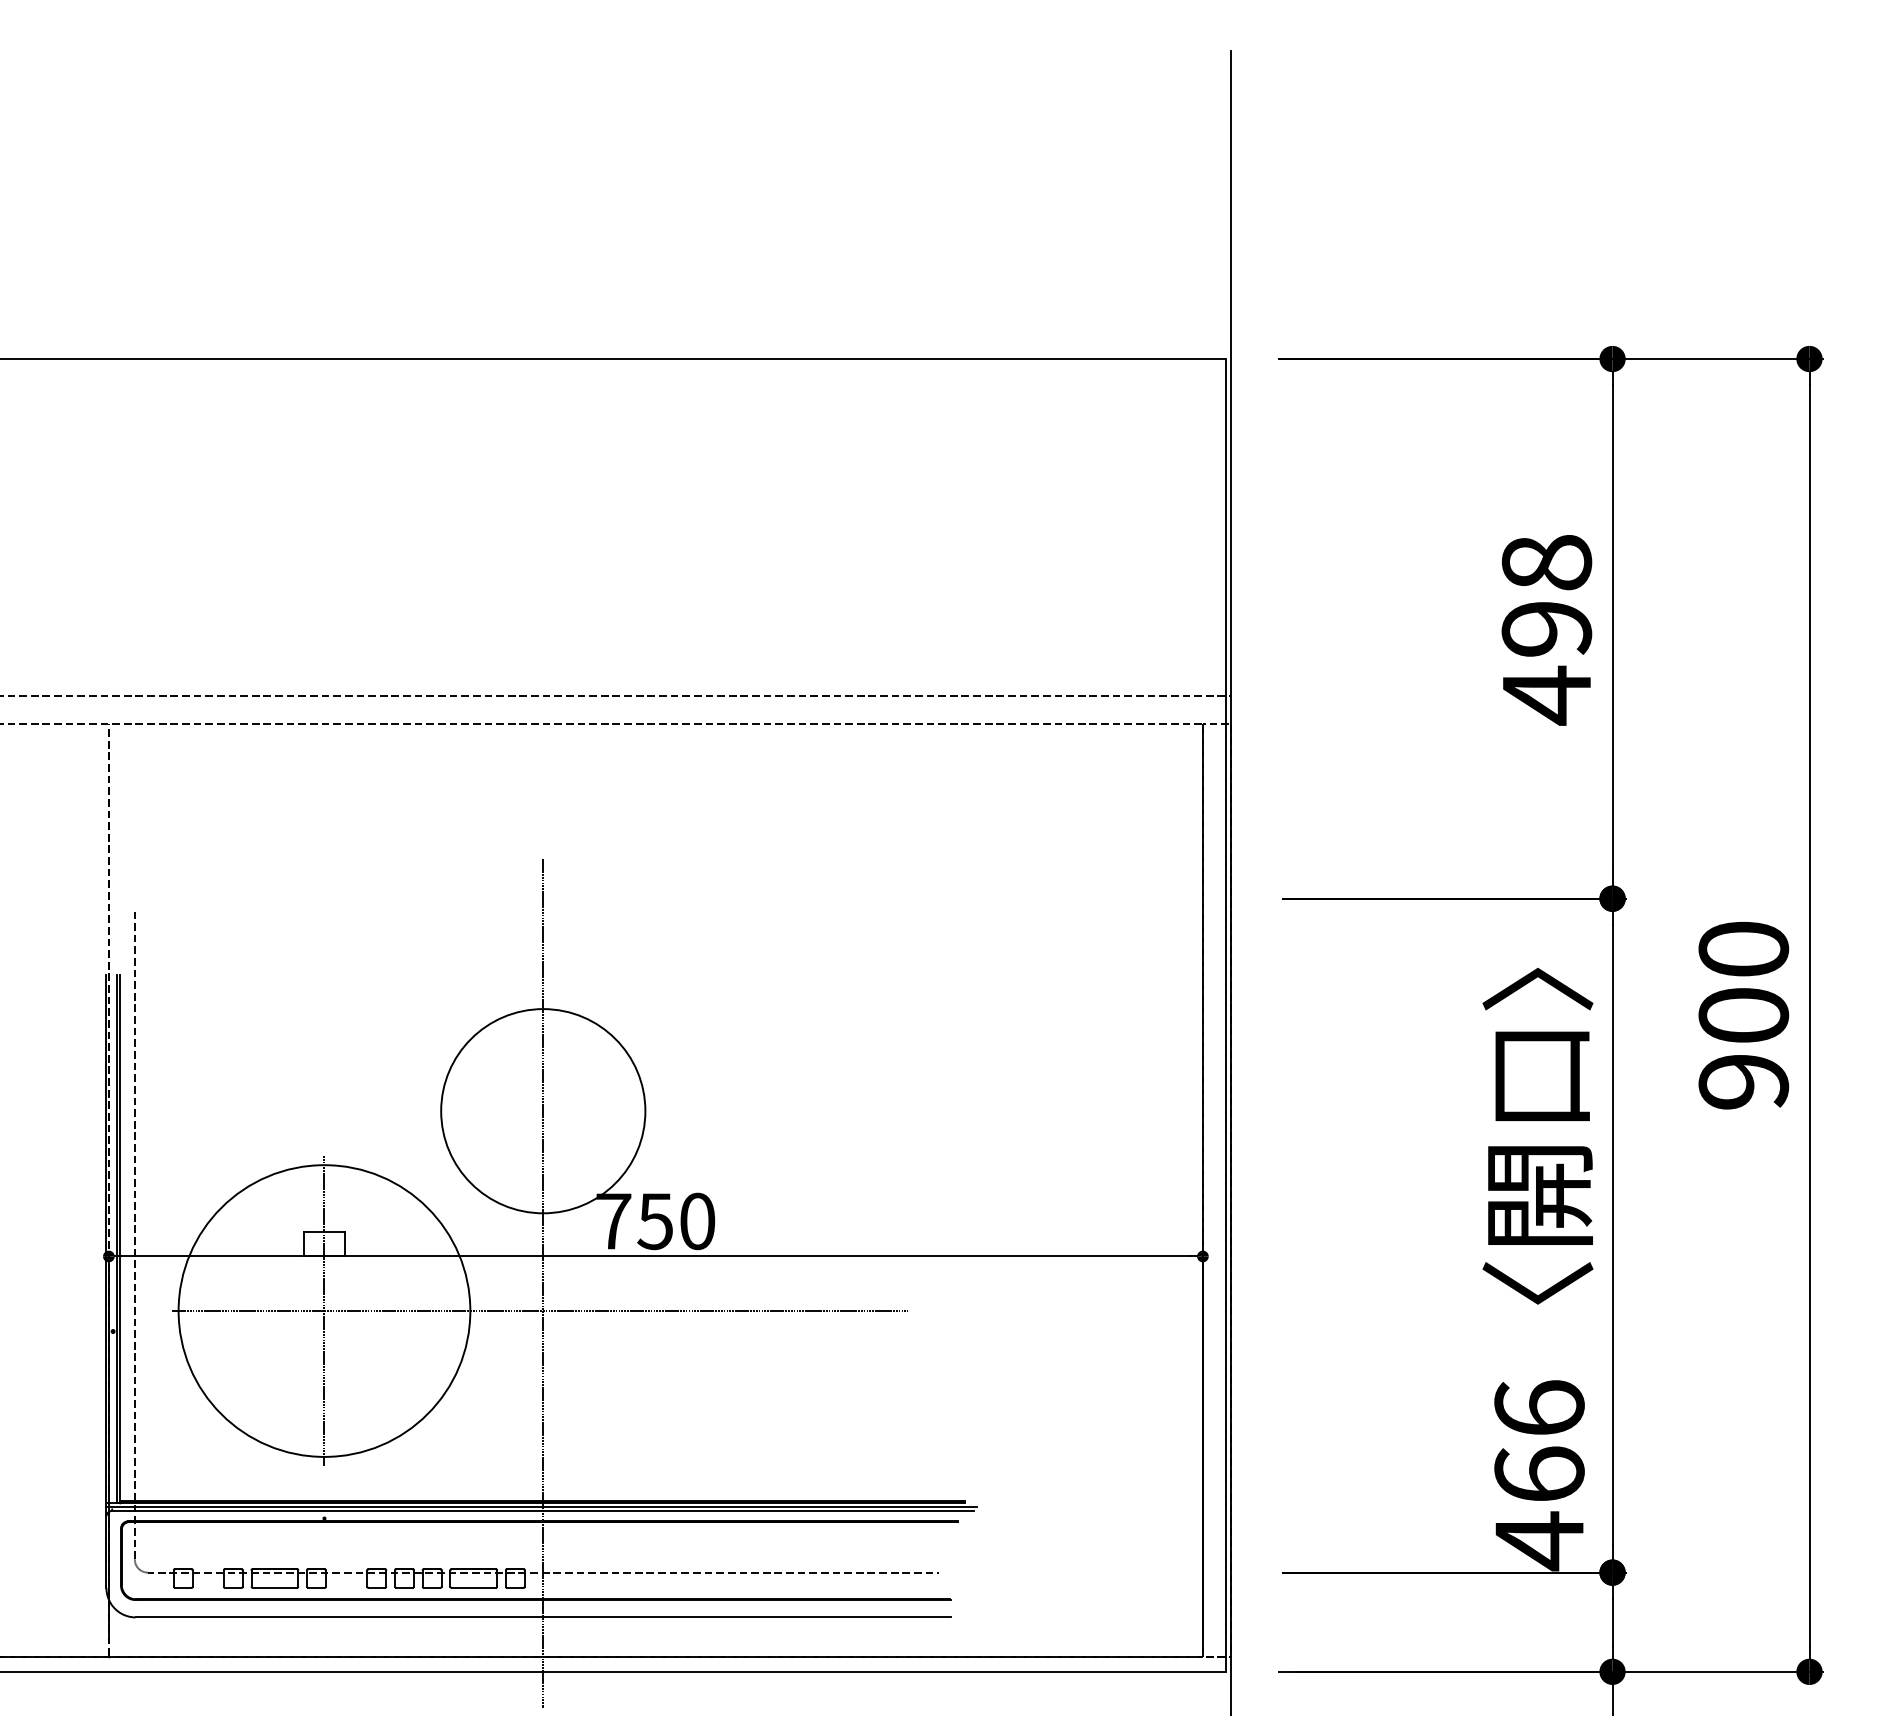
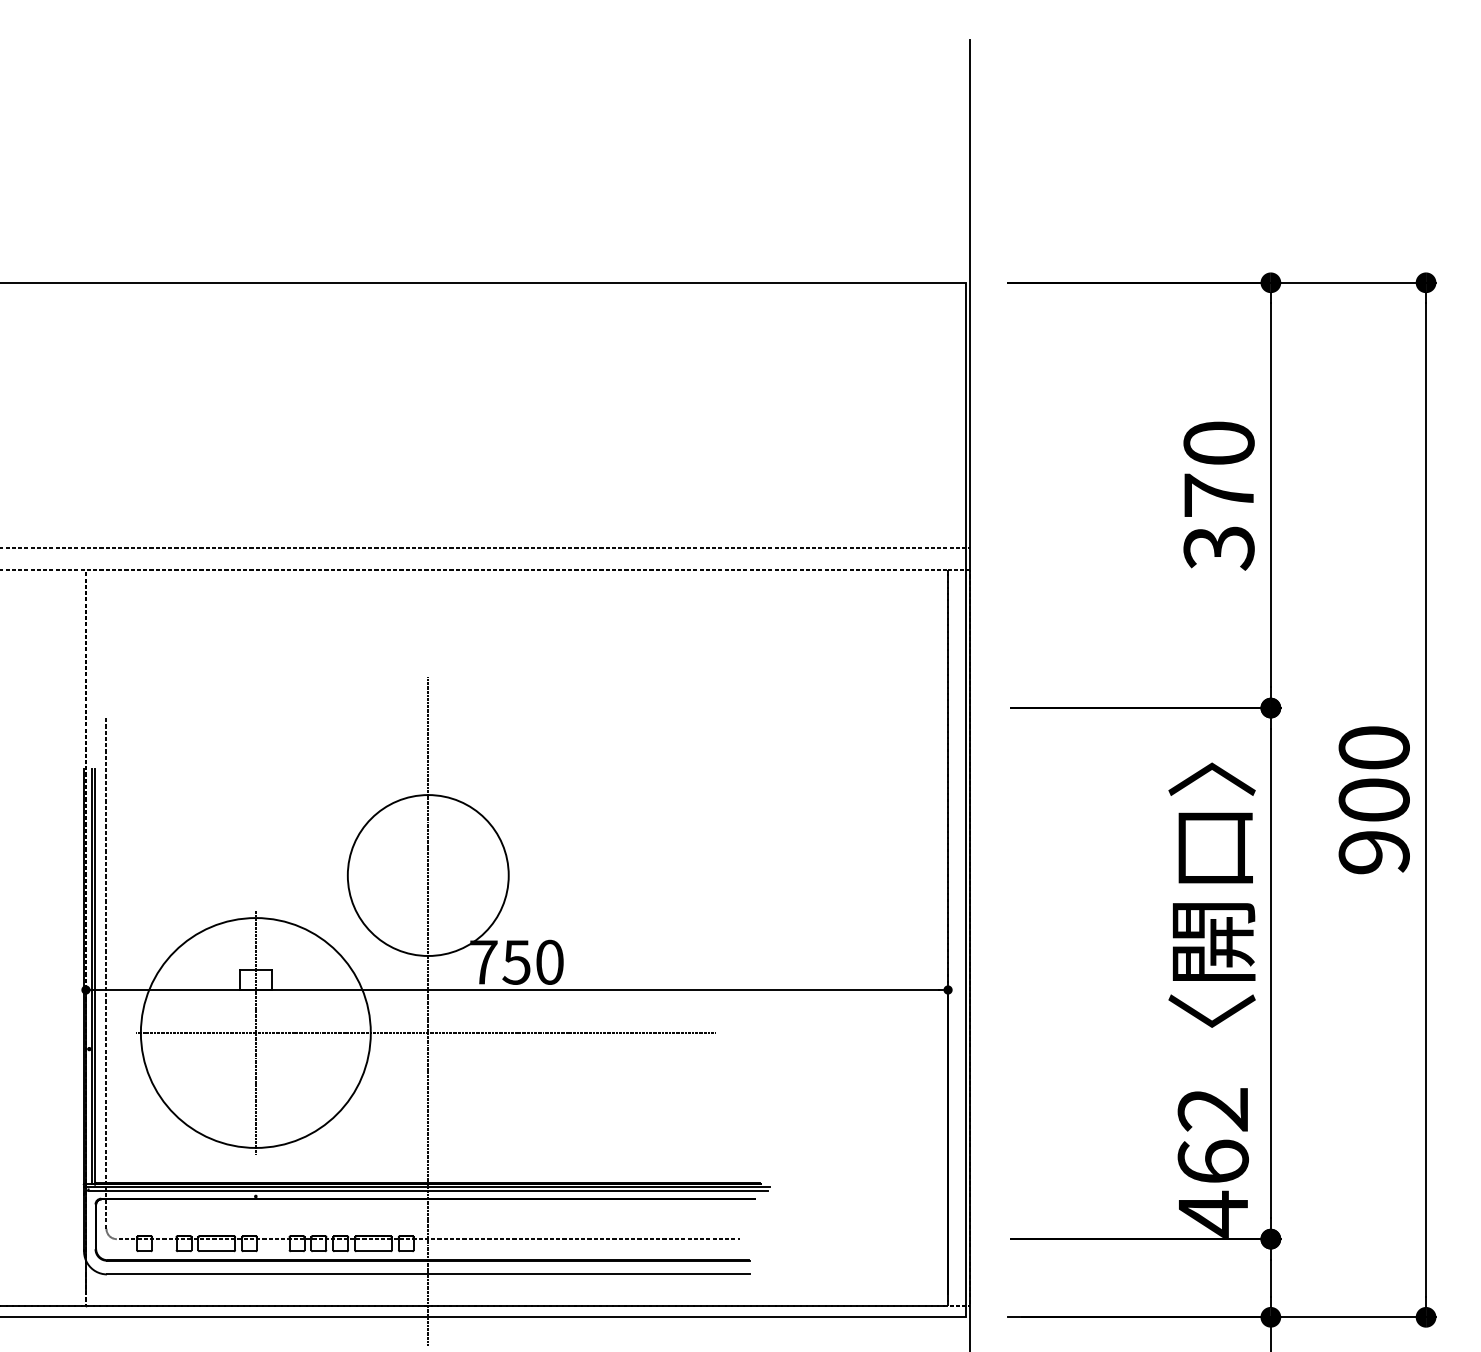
text: (1546, 630) -> (1218, 496), 498 -> 370
text: (1539, 1408) -> (1213, 1109), 466 -> 462

